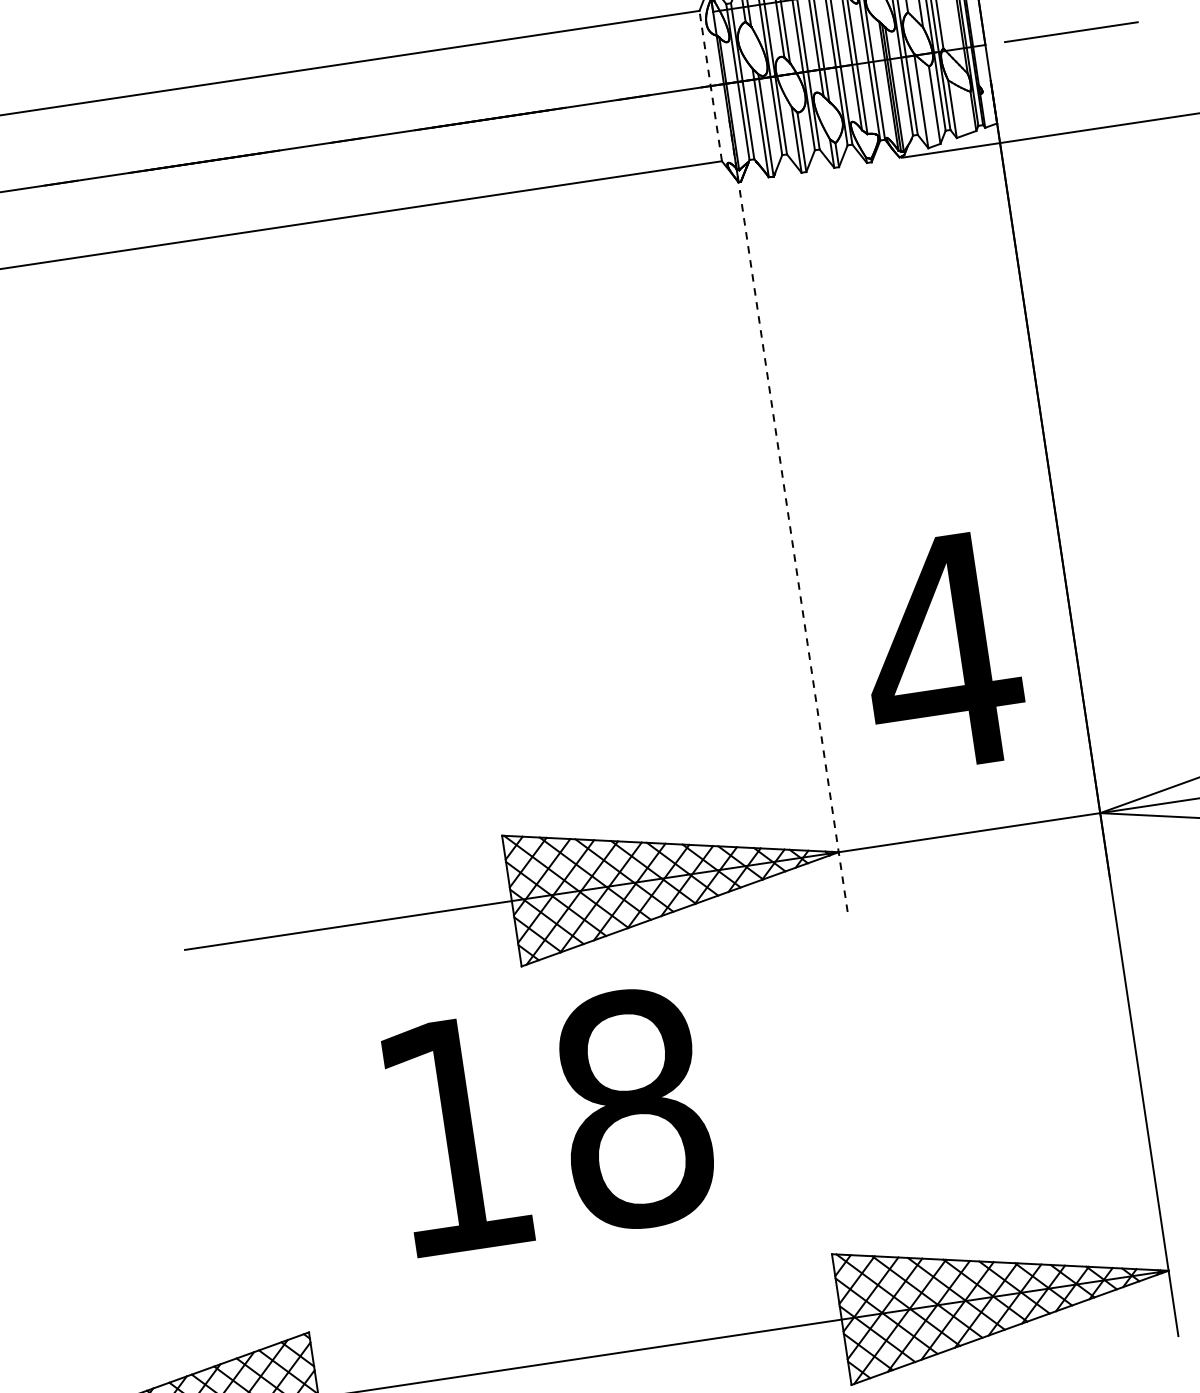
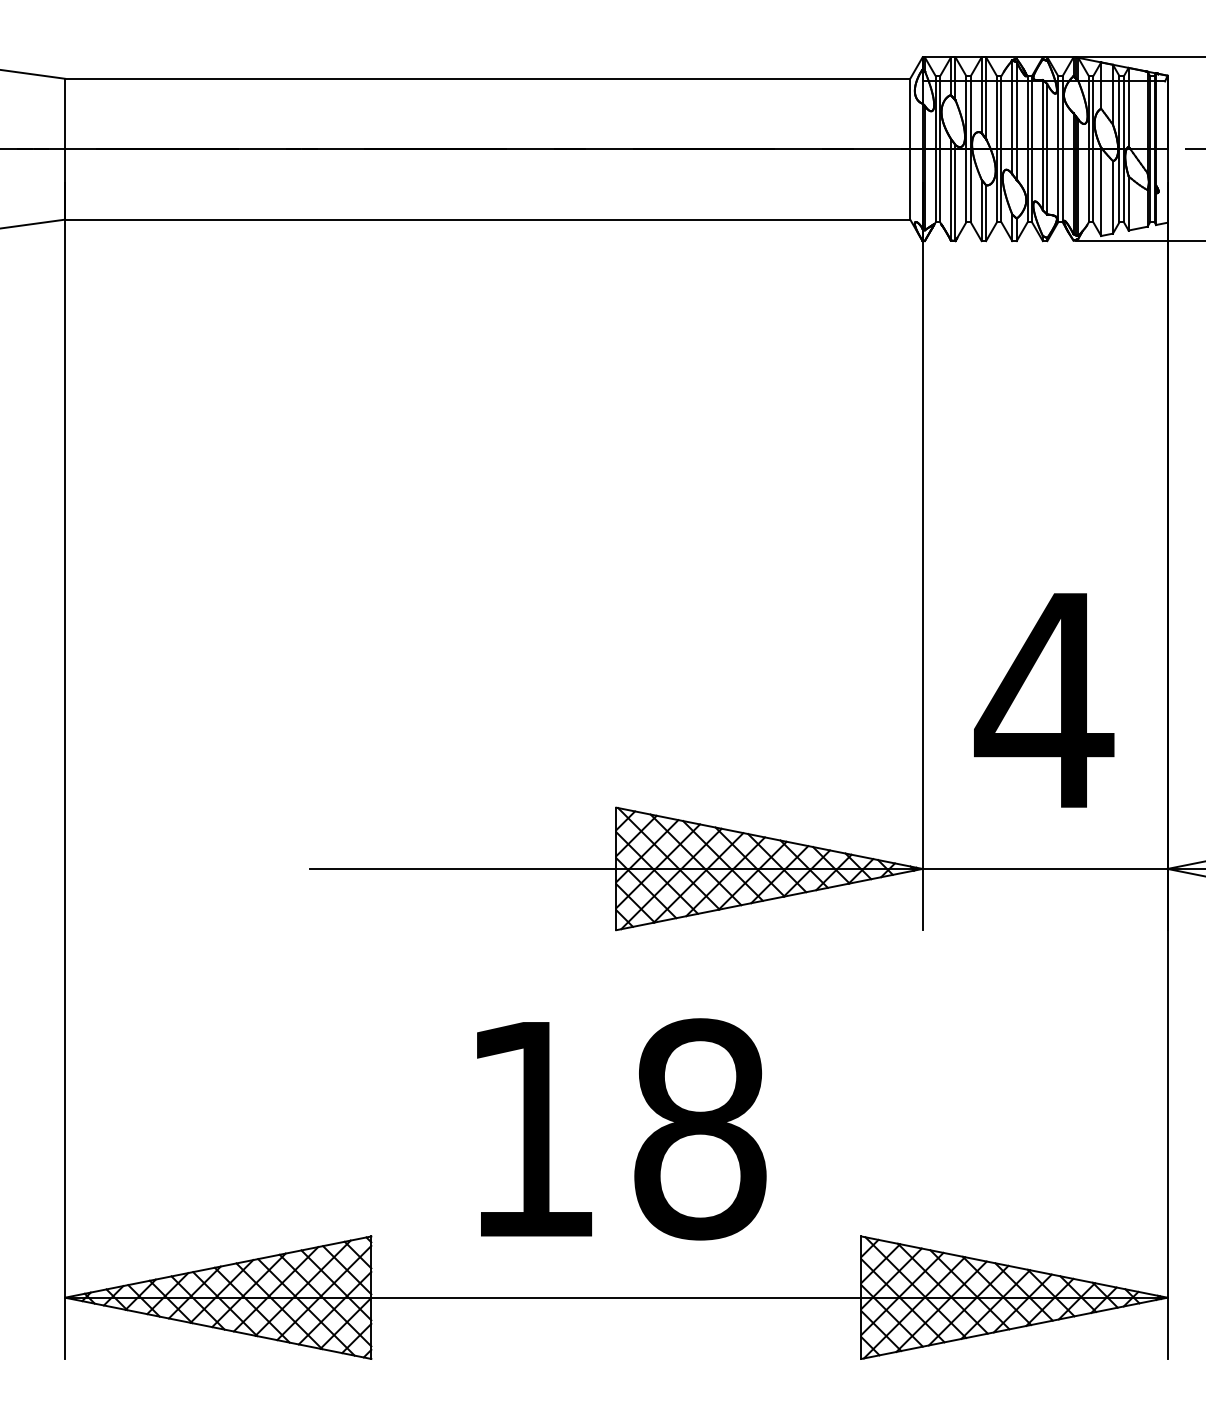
line: (710, 85) -> (910, 148), dashed -> solid
line: (788, 518) -> (922, 556), dashed -> solid
text: (550, 1121) -> (621, 1129), moved

